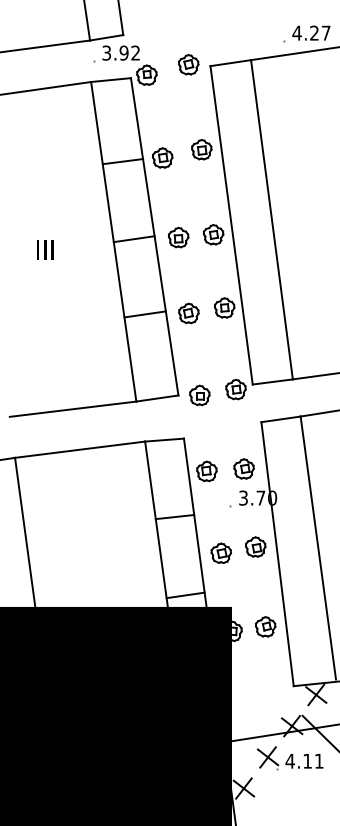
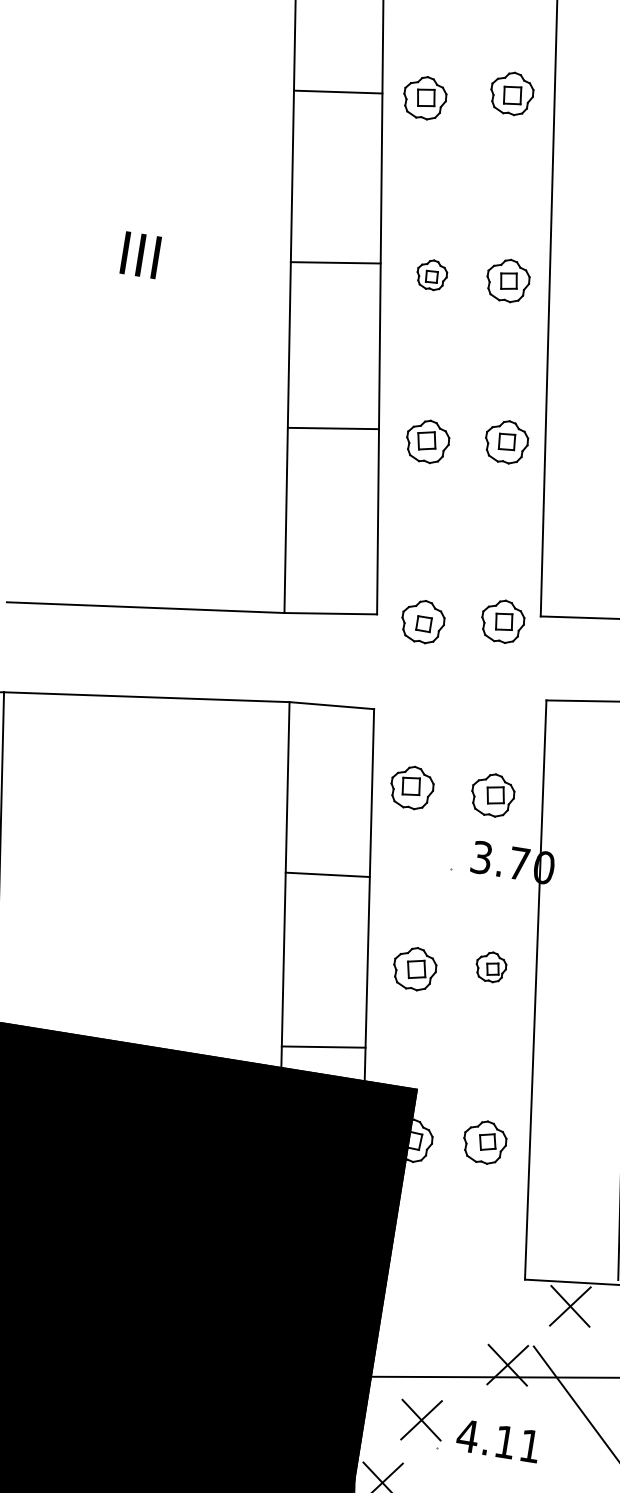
part: (178, 237) -> (431, 274), size x0.7
part: (255, 546) -> (490, 965), size x0.7
part: (289, 758) -> (467, 1430), moved

